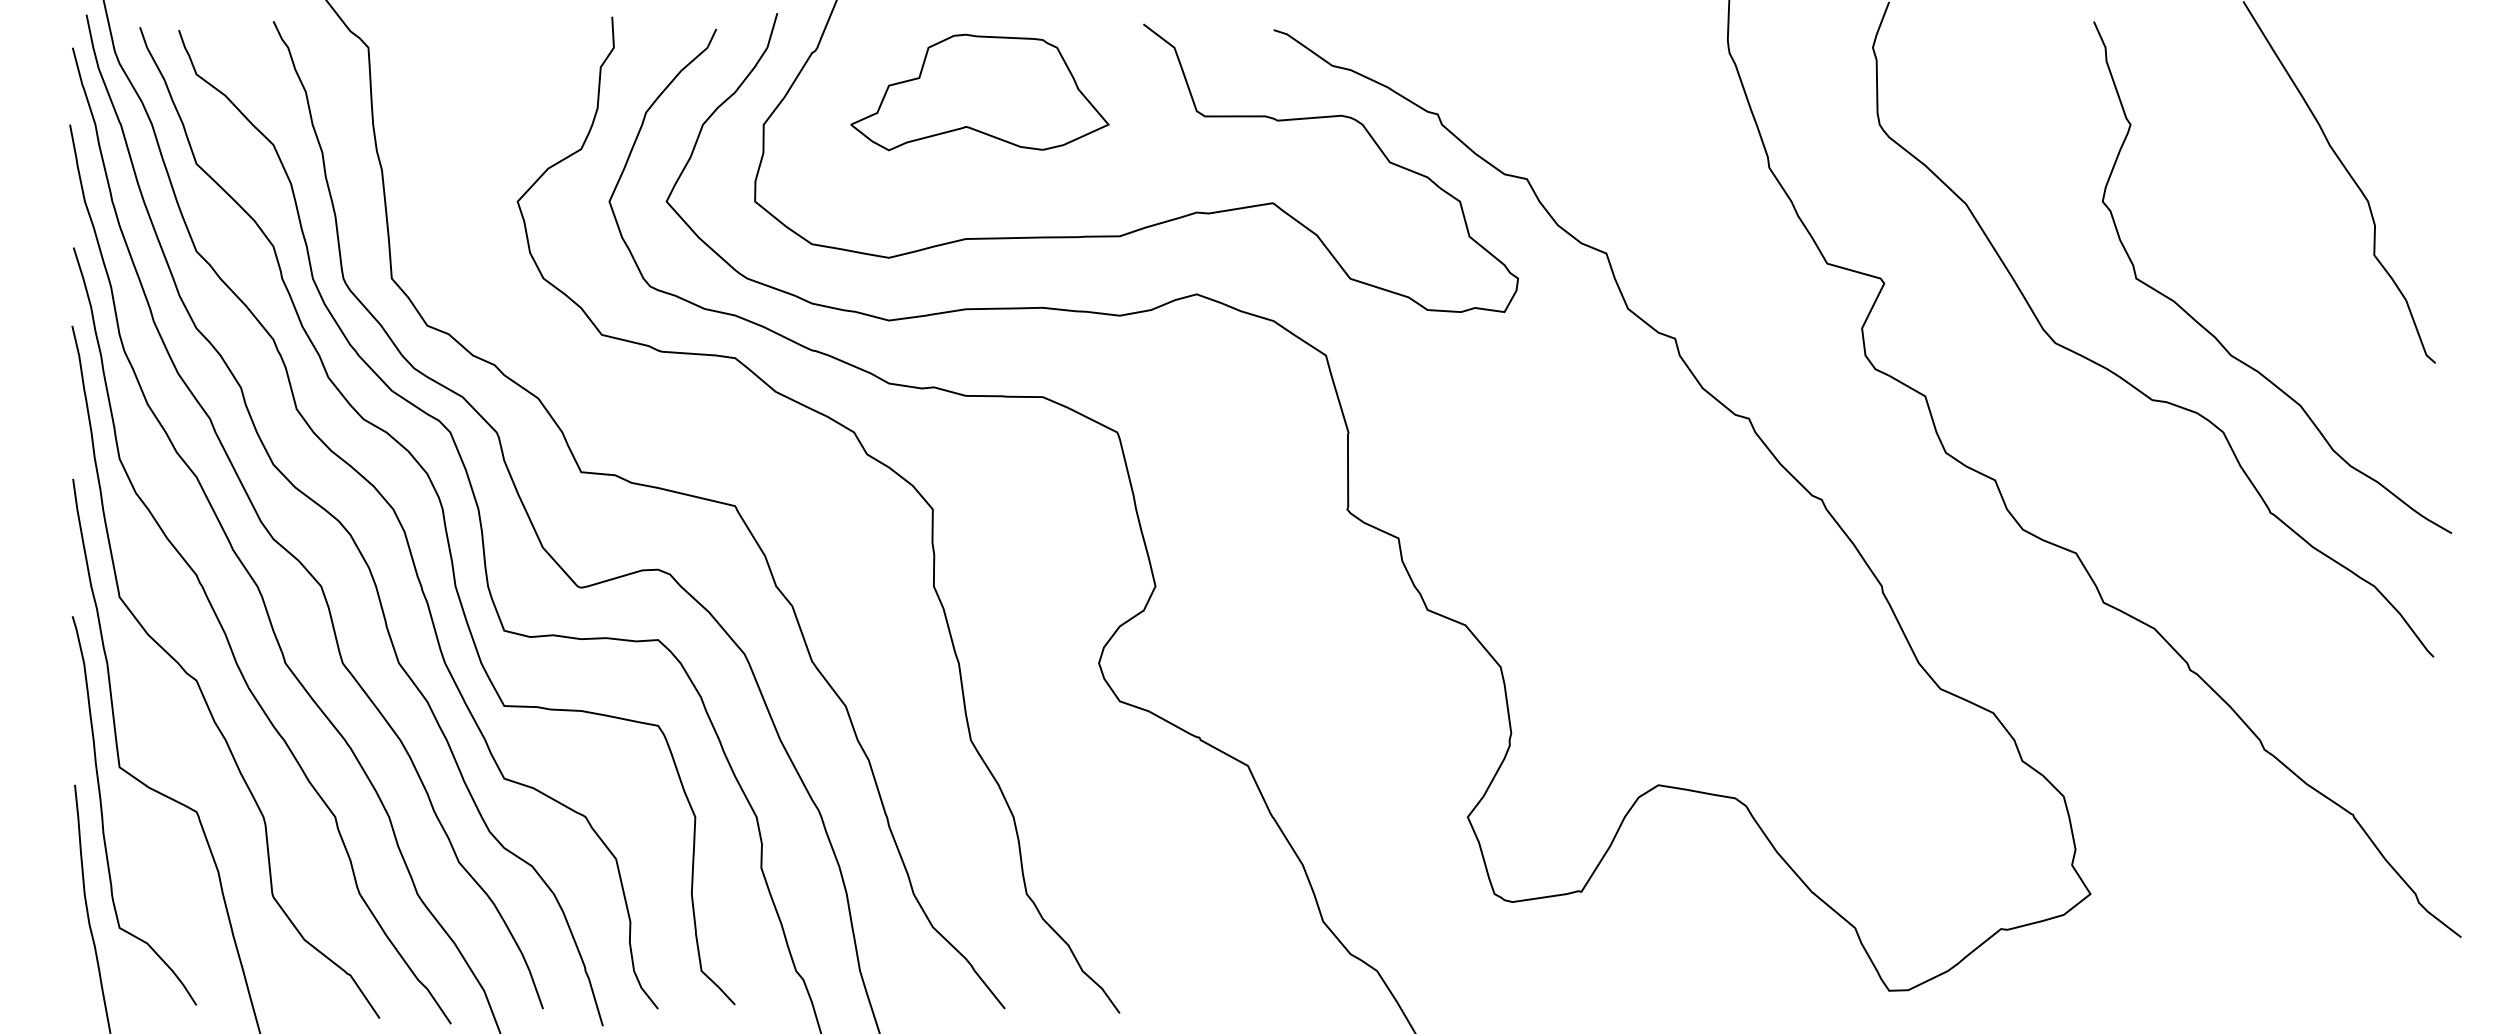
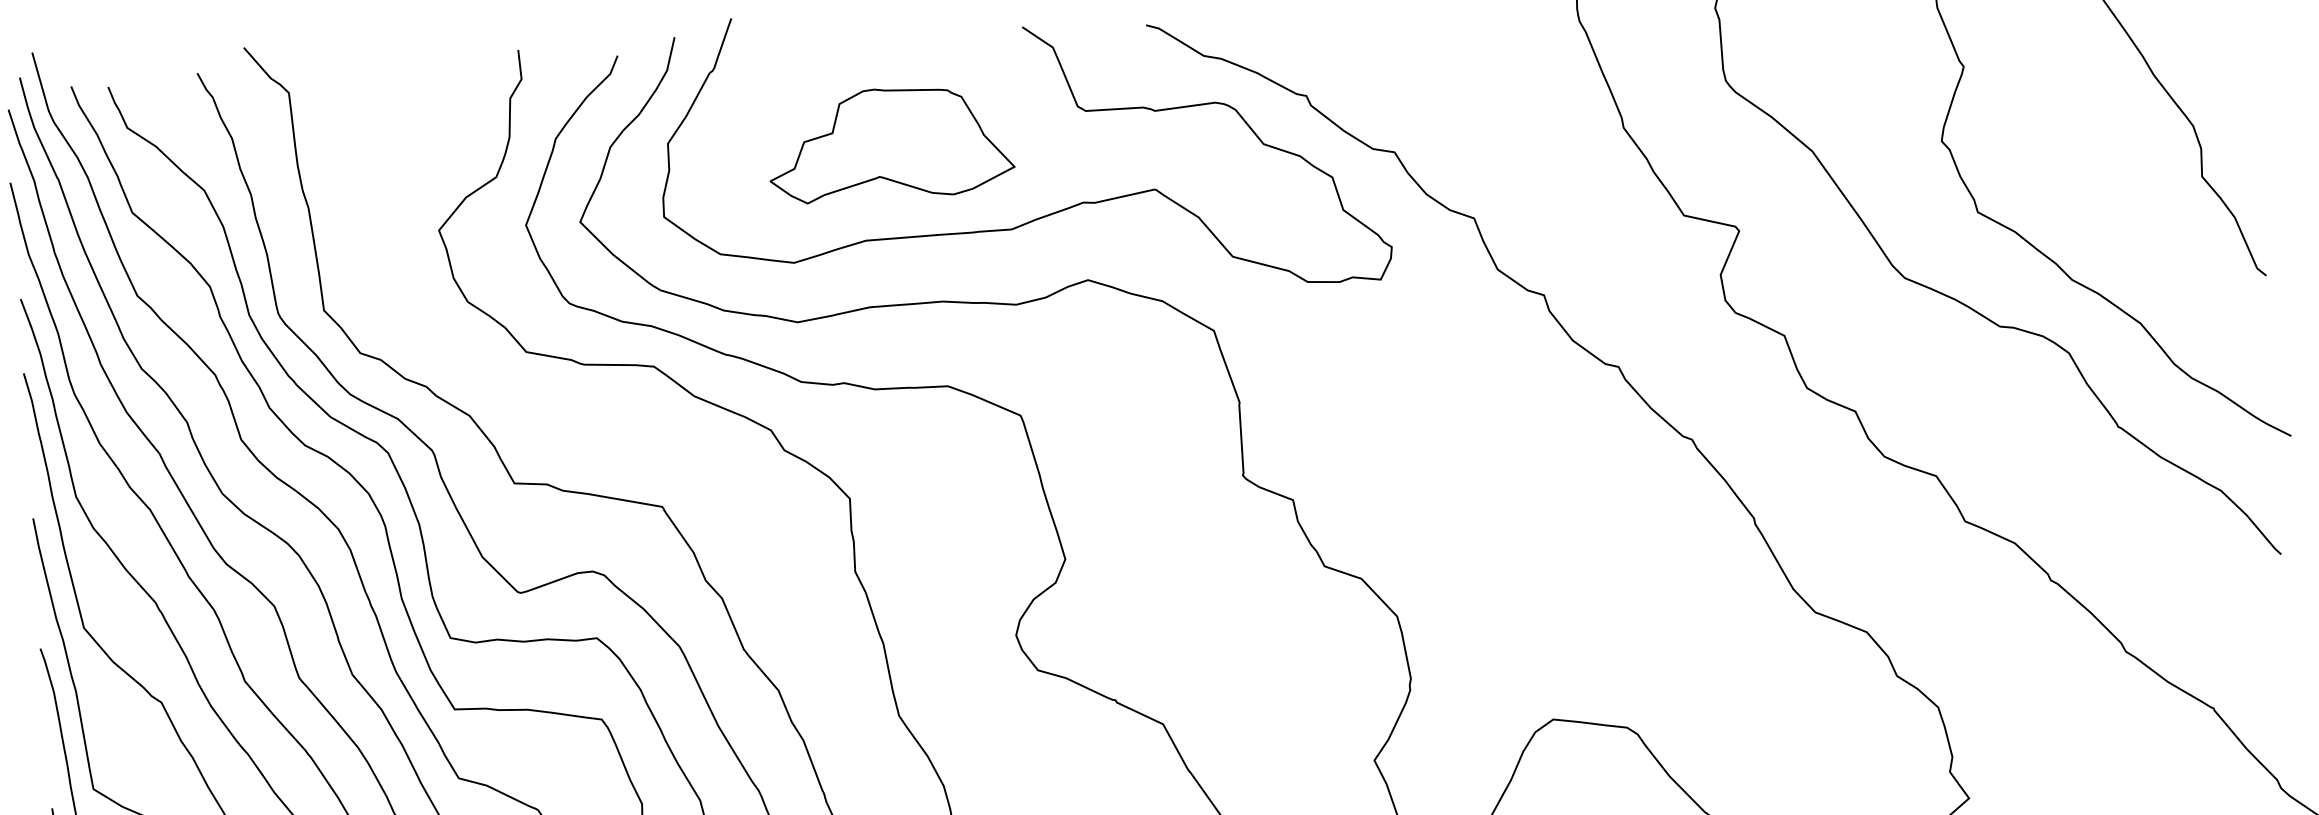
part: (979, 92) -> (890, 143), moved

